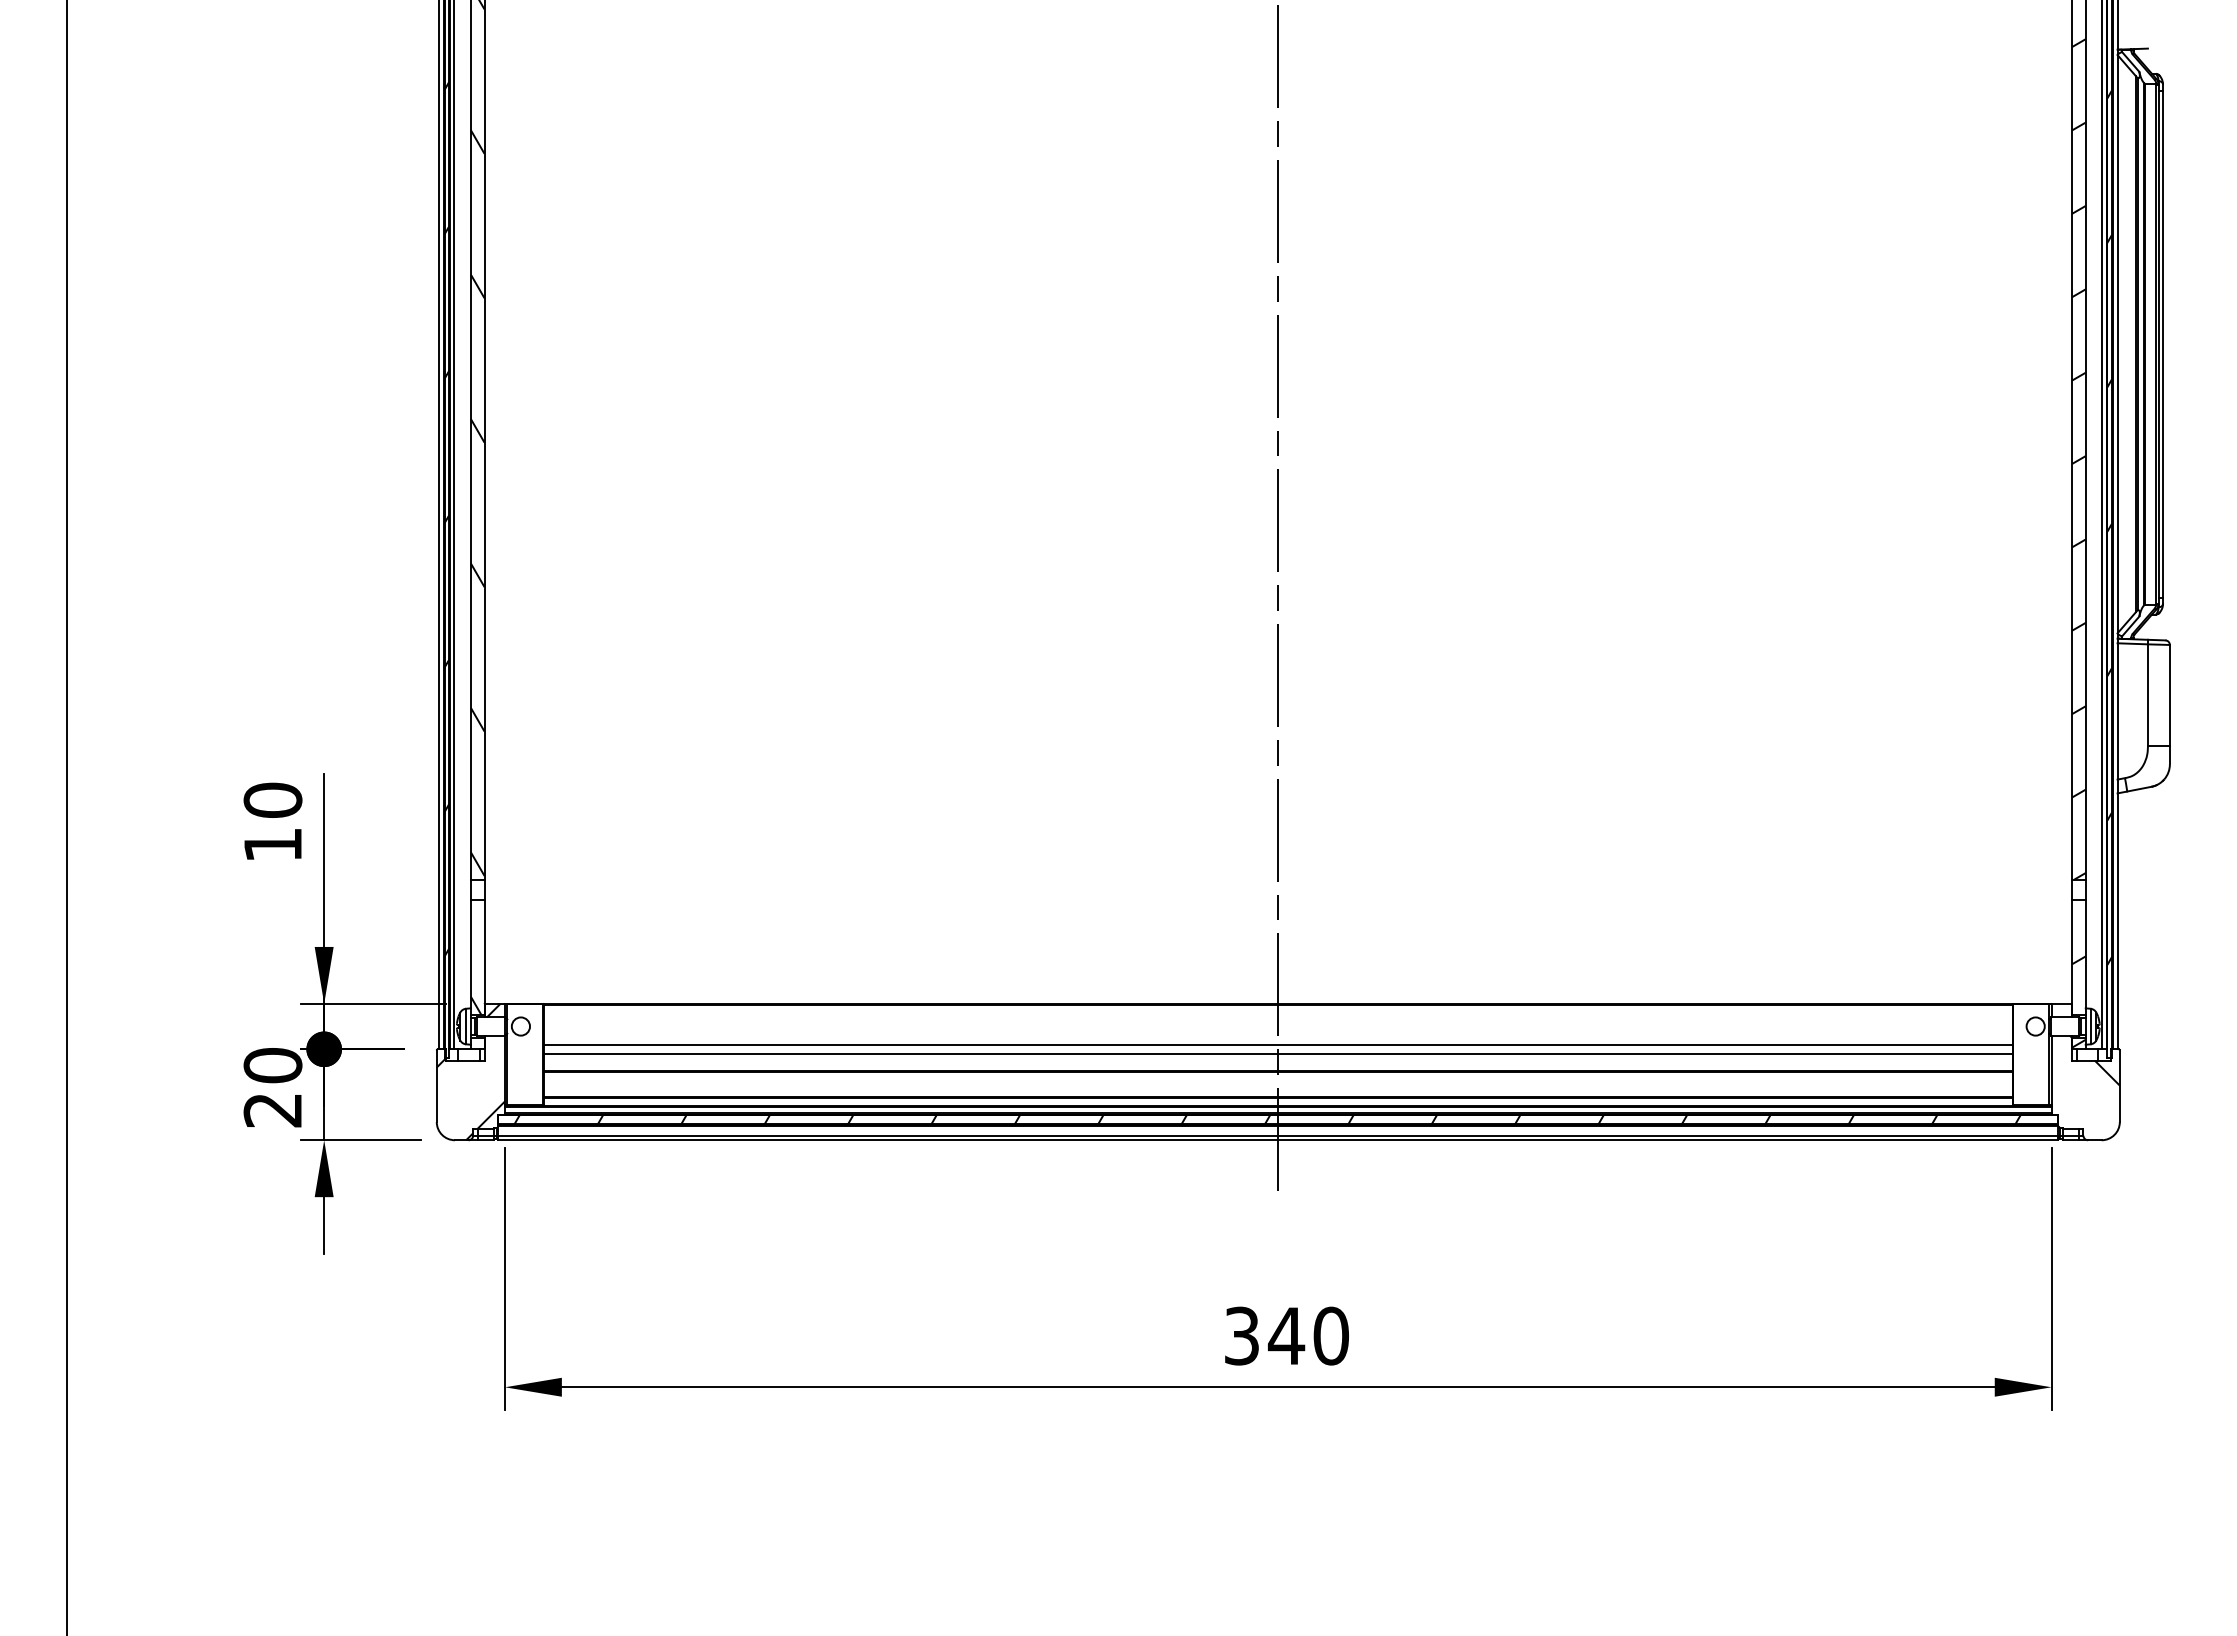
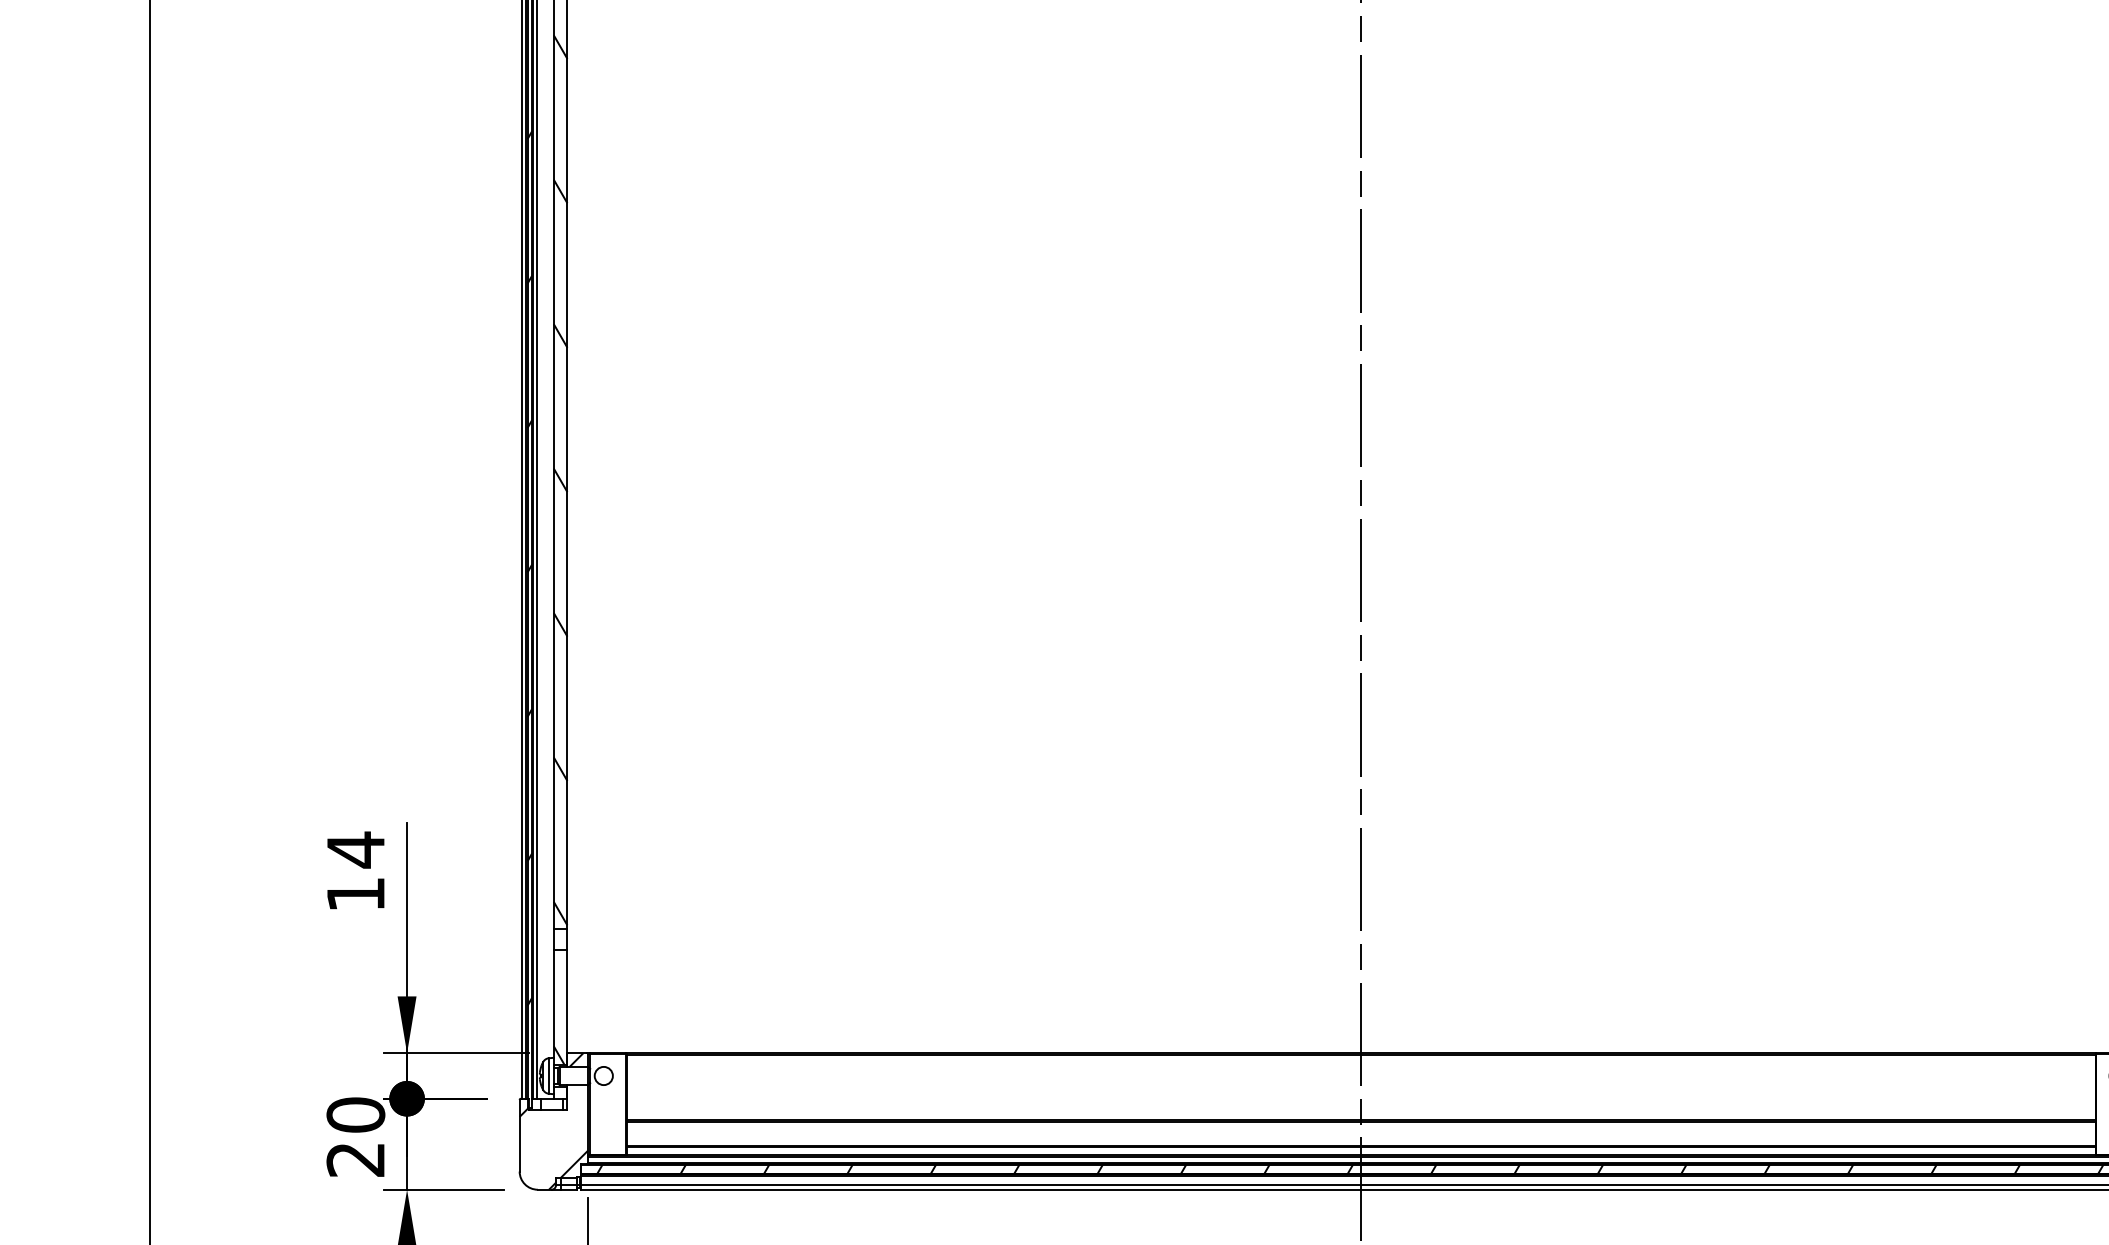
text: (272, 800) -> (355, 849), 10 -> 14
line: (1277, 1044) -> (1360, 1093), removed
line: (1277, 1053) -> (1360, 1102), removed

